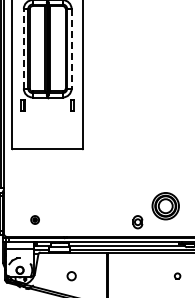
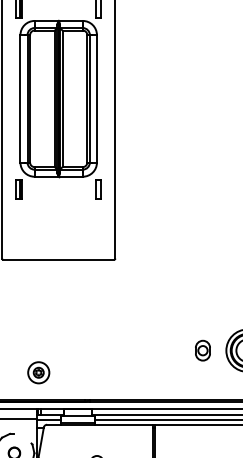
line: (23, 48) -> (19, 98), dashed -> solid
line: (71, 48) -> (96, 98), dashed -> solid
part: (34, 219) -> (37, 371), size x1.67
part: (137, 222) -> (202, 351), moved

